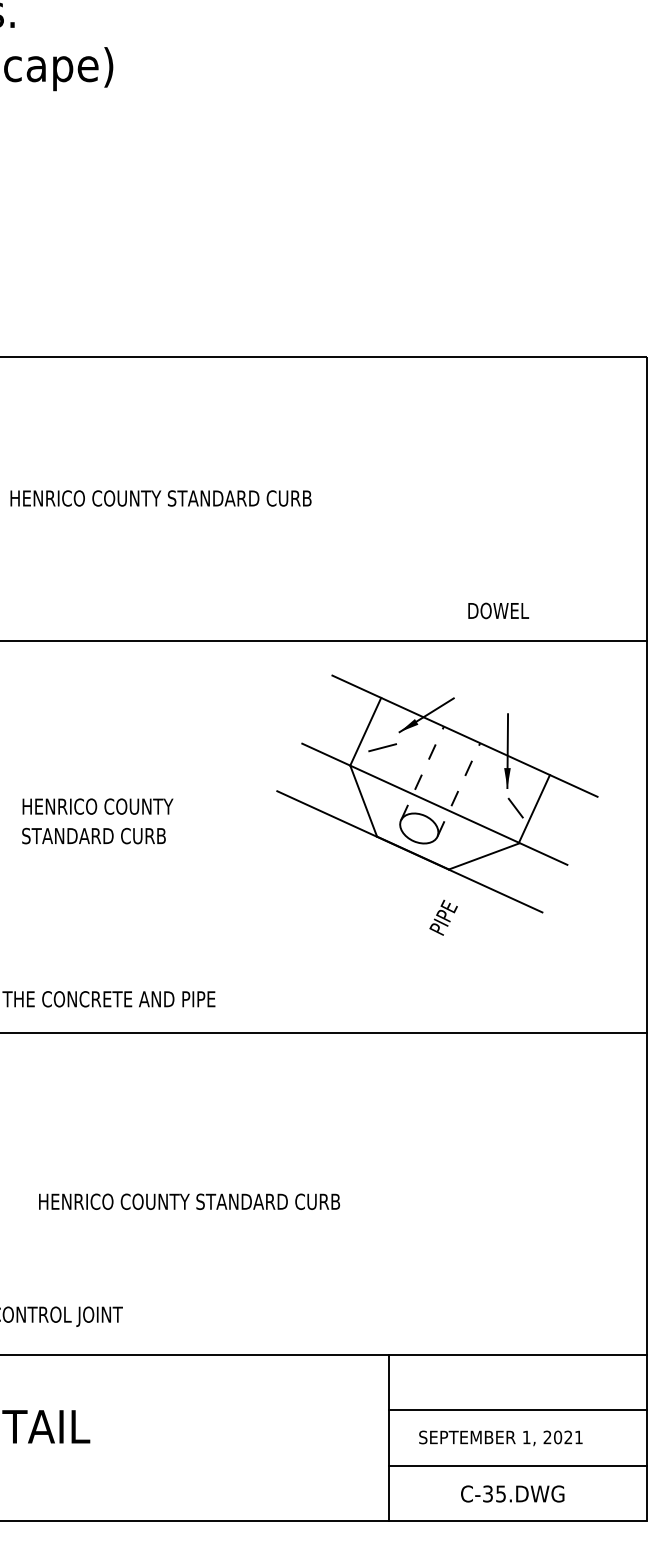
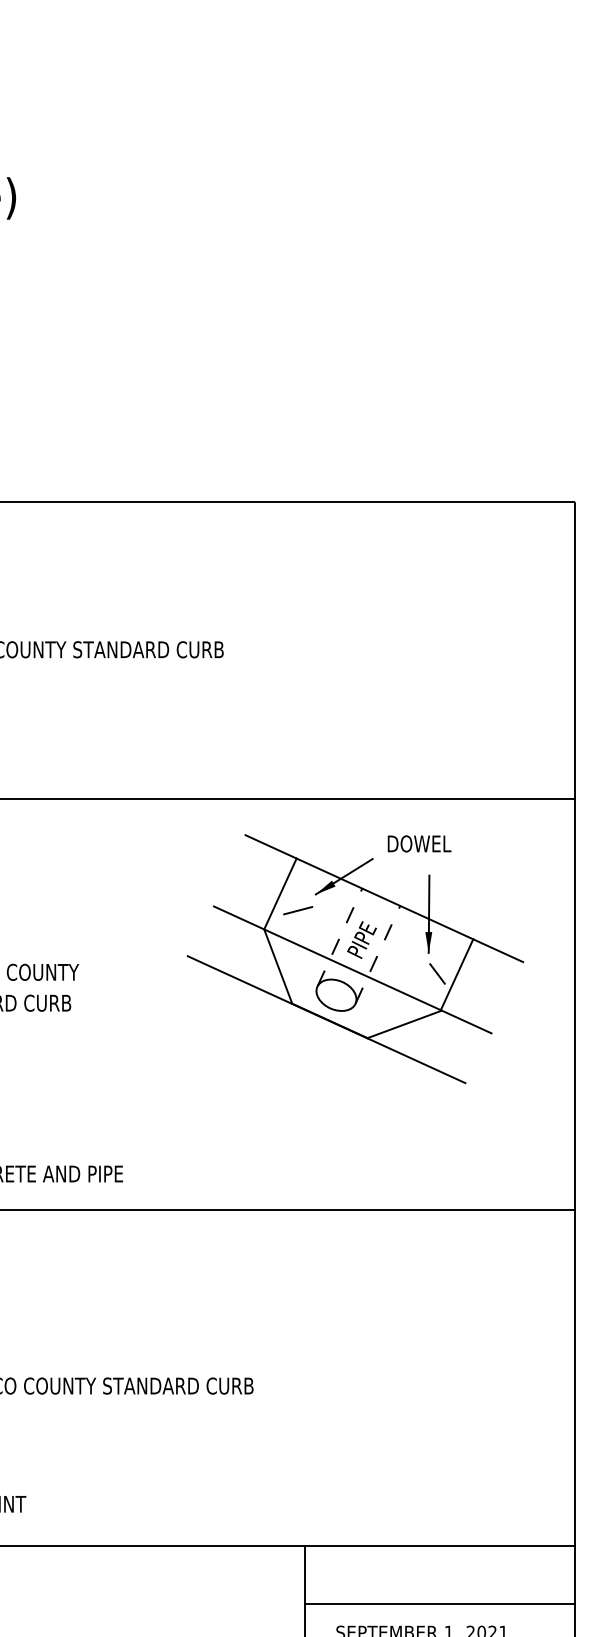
text: (498, 610) -> (419, 843), moved
text: (443, 917) -> (361, 939), moved

